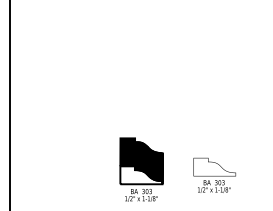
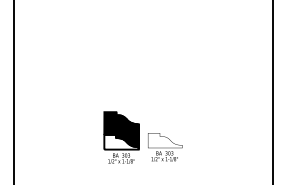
text: (215, 175) -> (165, 147), moved

